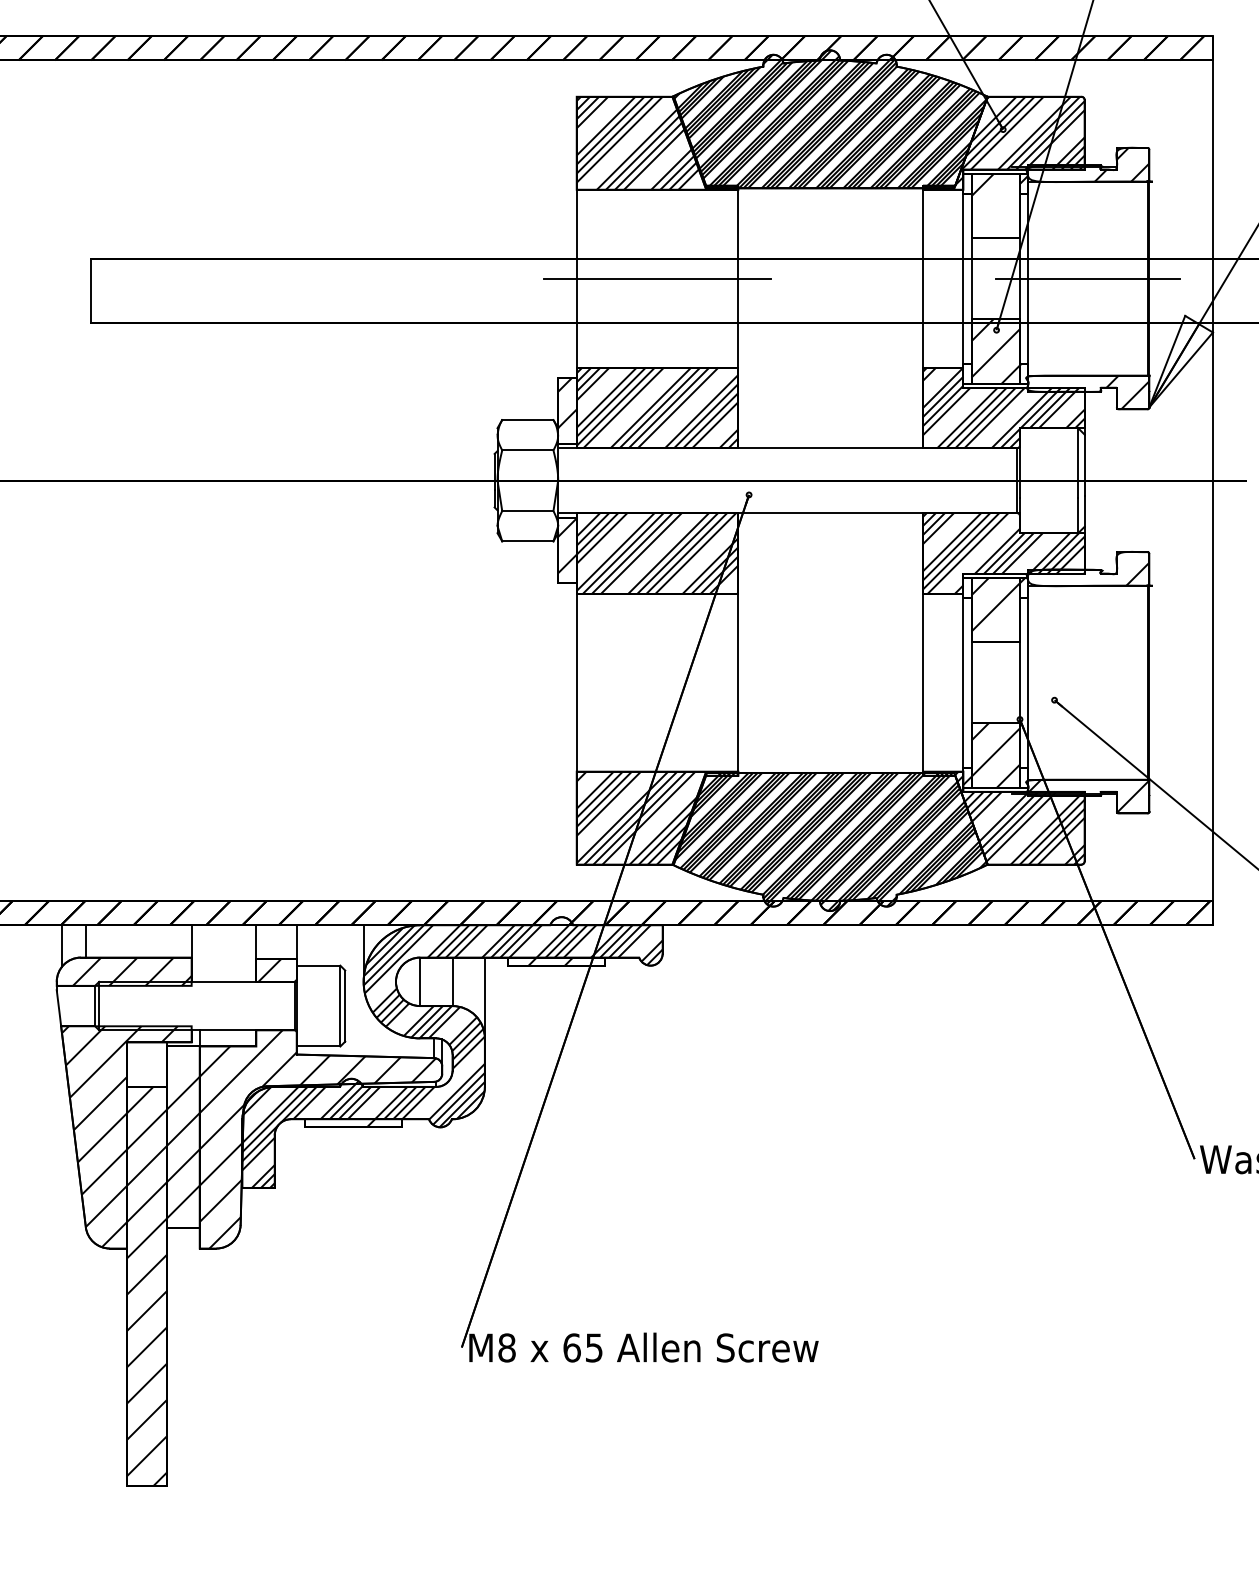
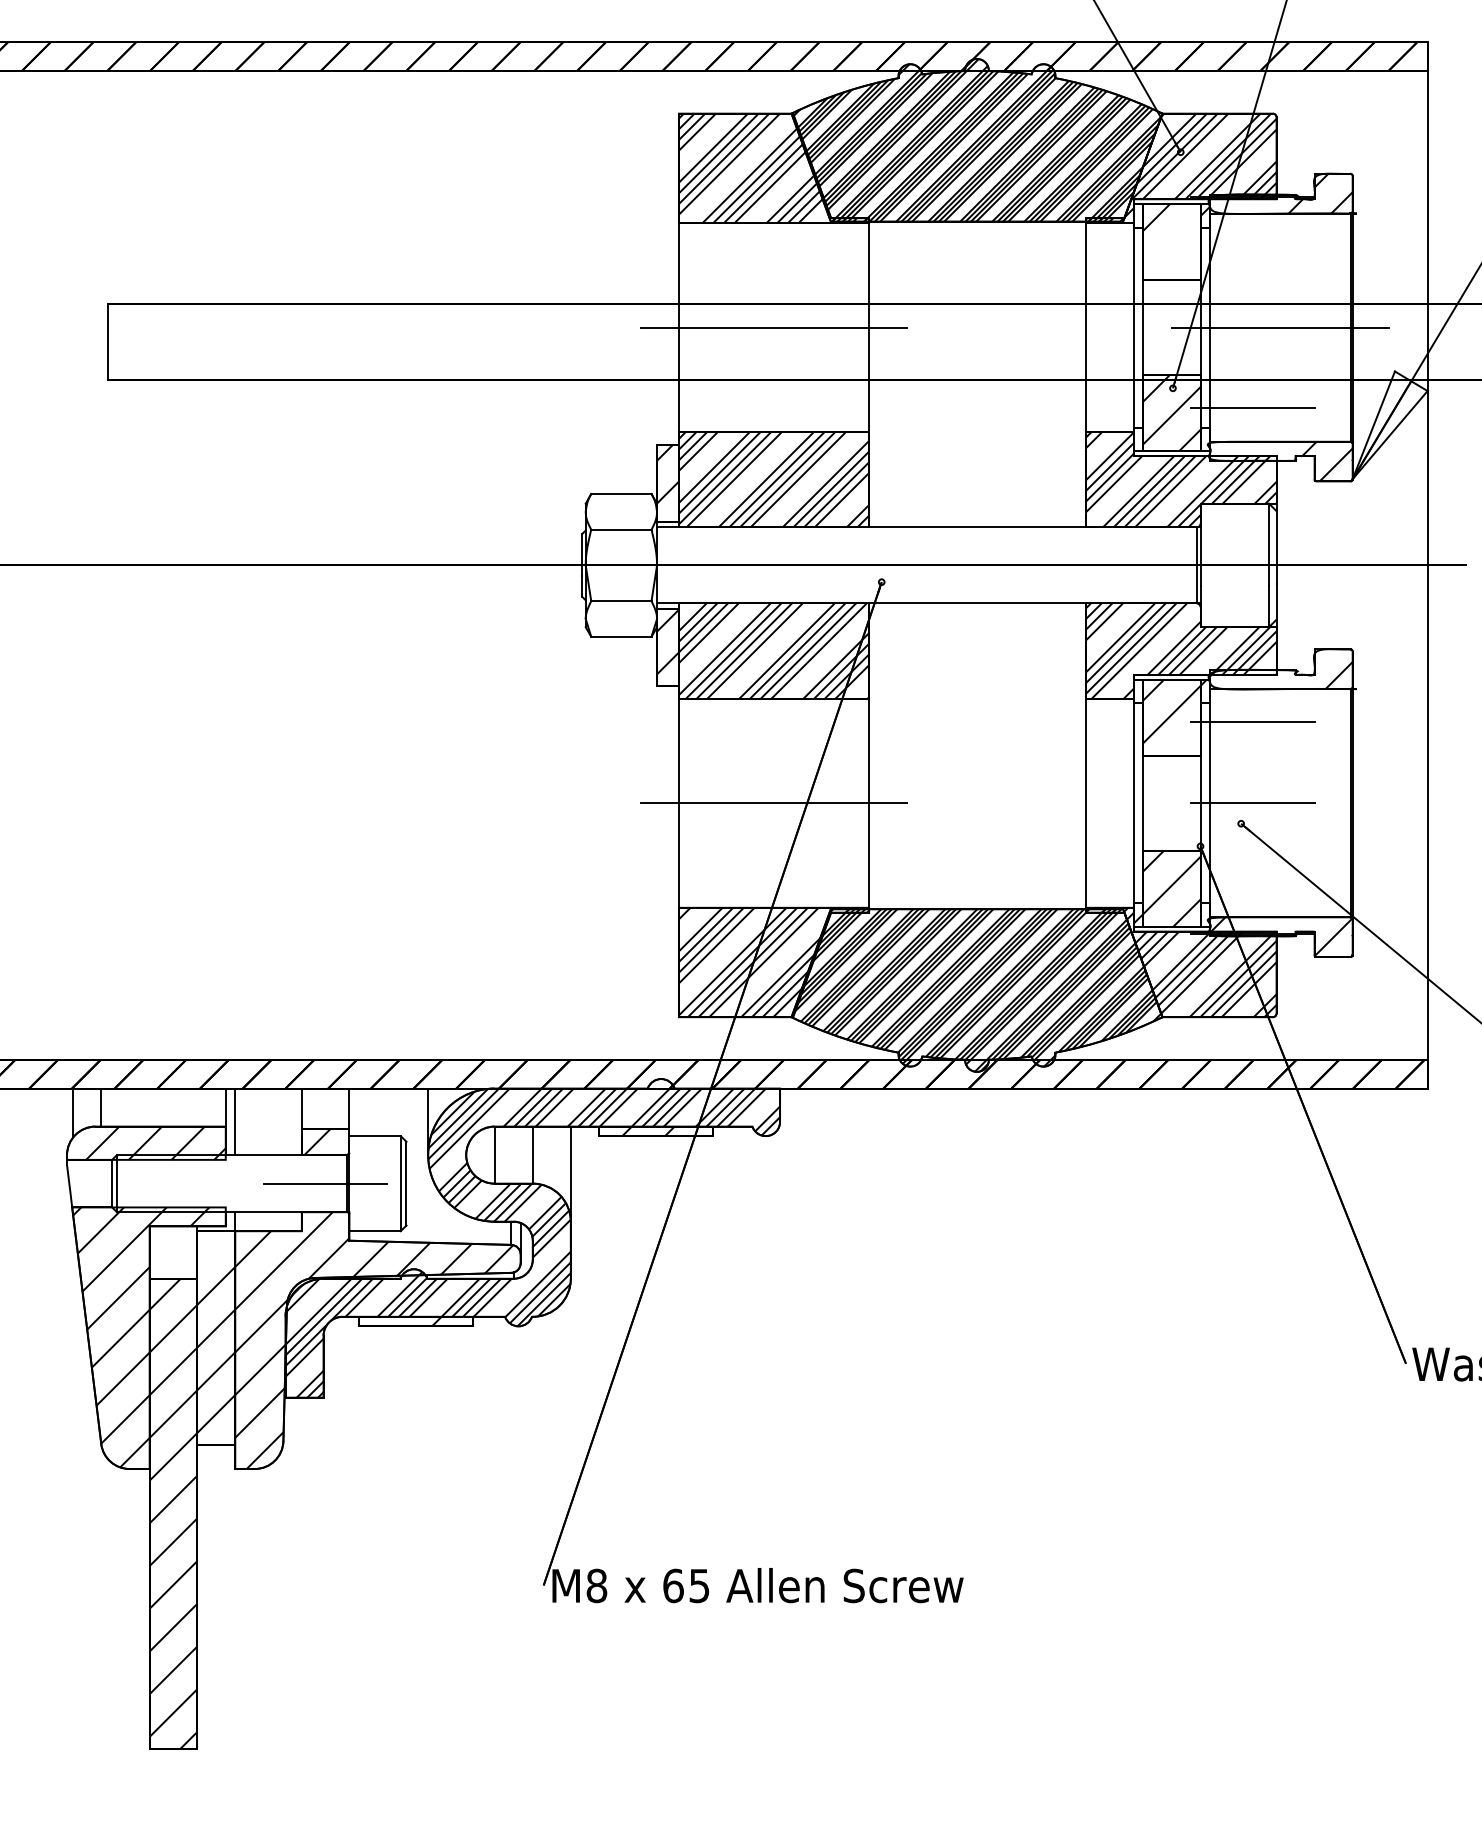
line: (1064, 347) -> (1252, 408), added
line: (1064, 614) -> (1252, 722), added
line: (657, 683) -> (773, 803), added
line: (1064, 683) -> (1252, 803), added
line: (199, 953) -> (235, 1121), added
line: (276, 1005) -> (325, 1183), added

